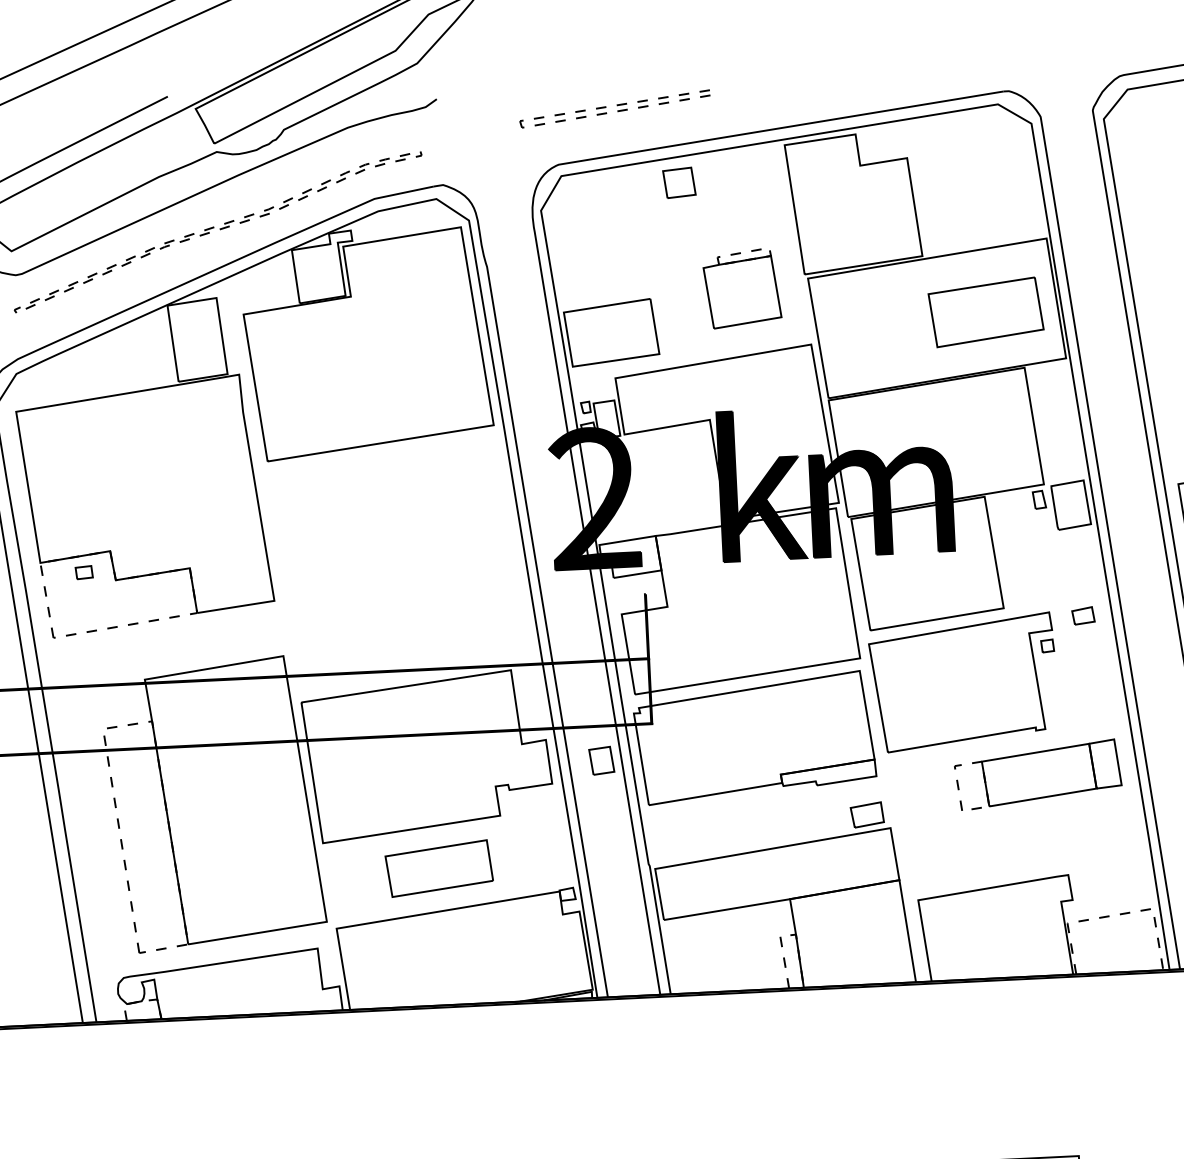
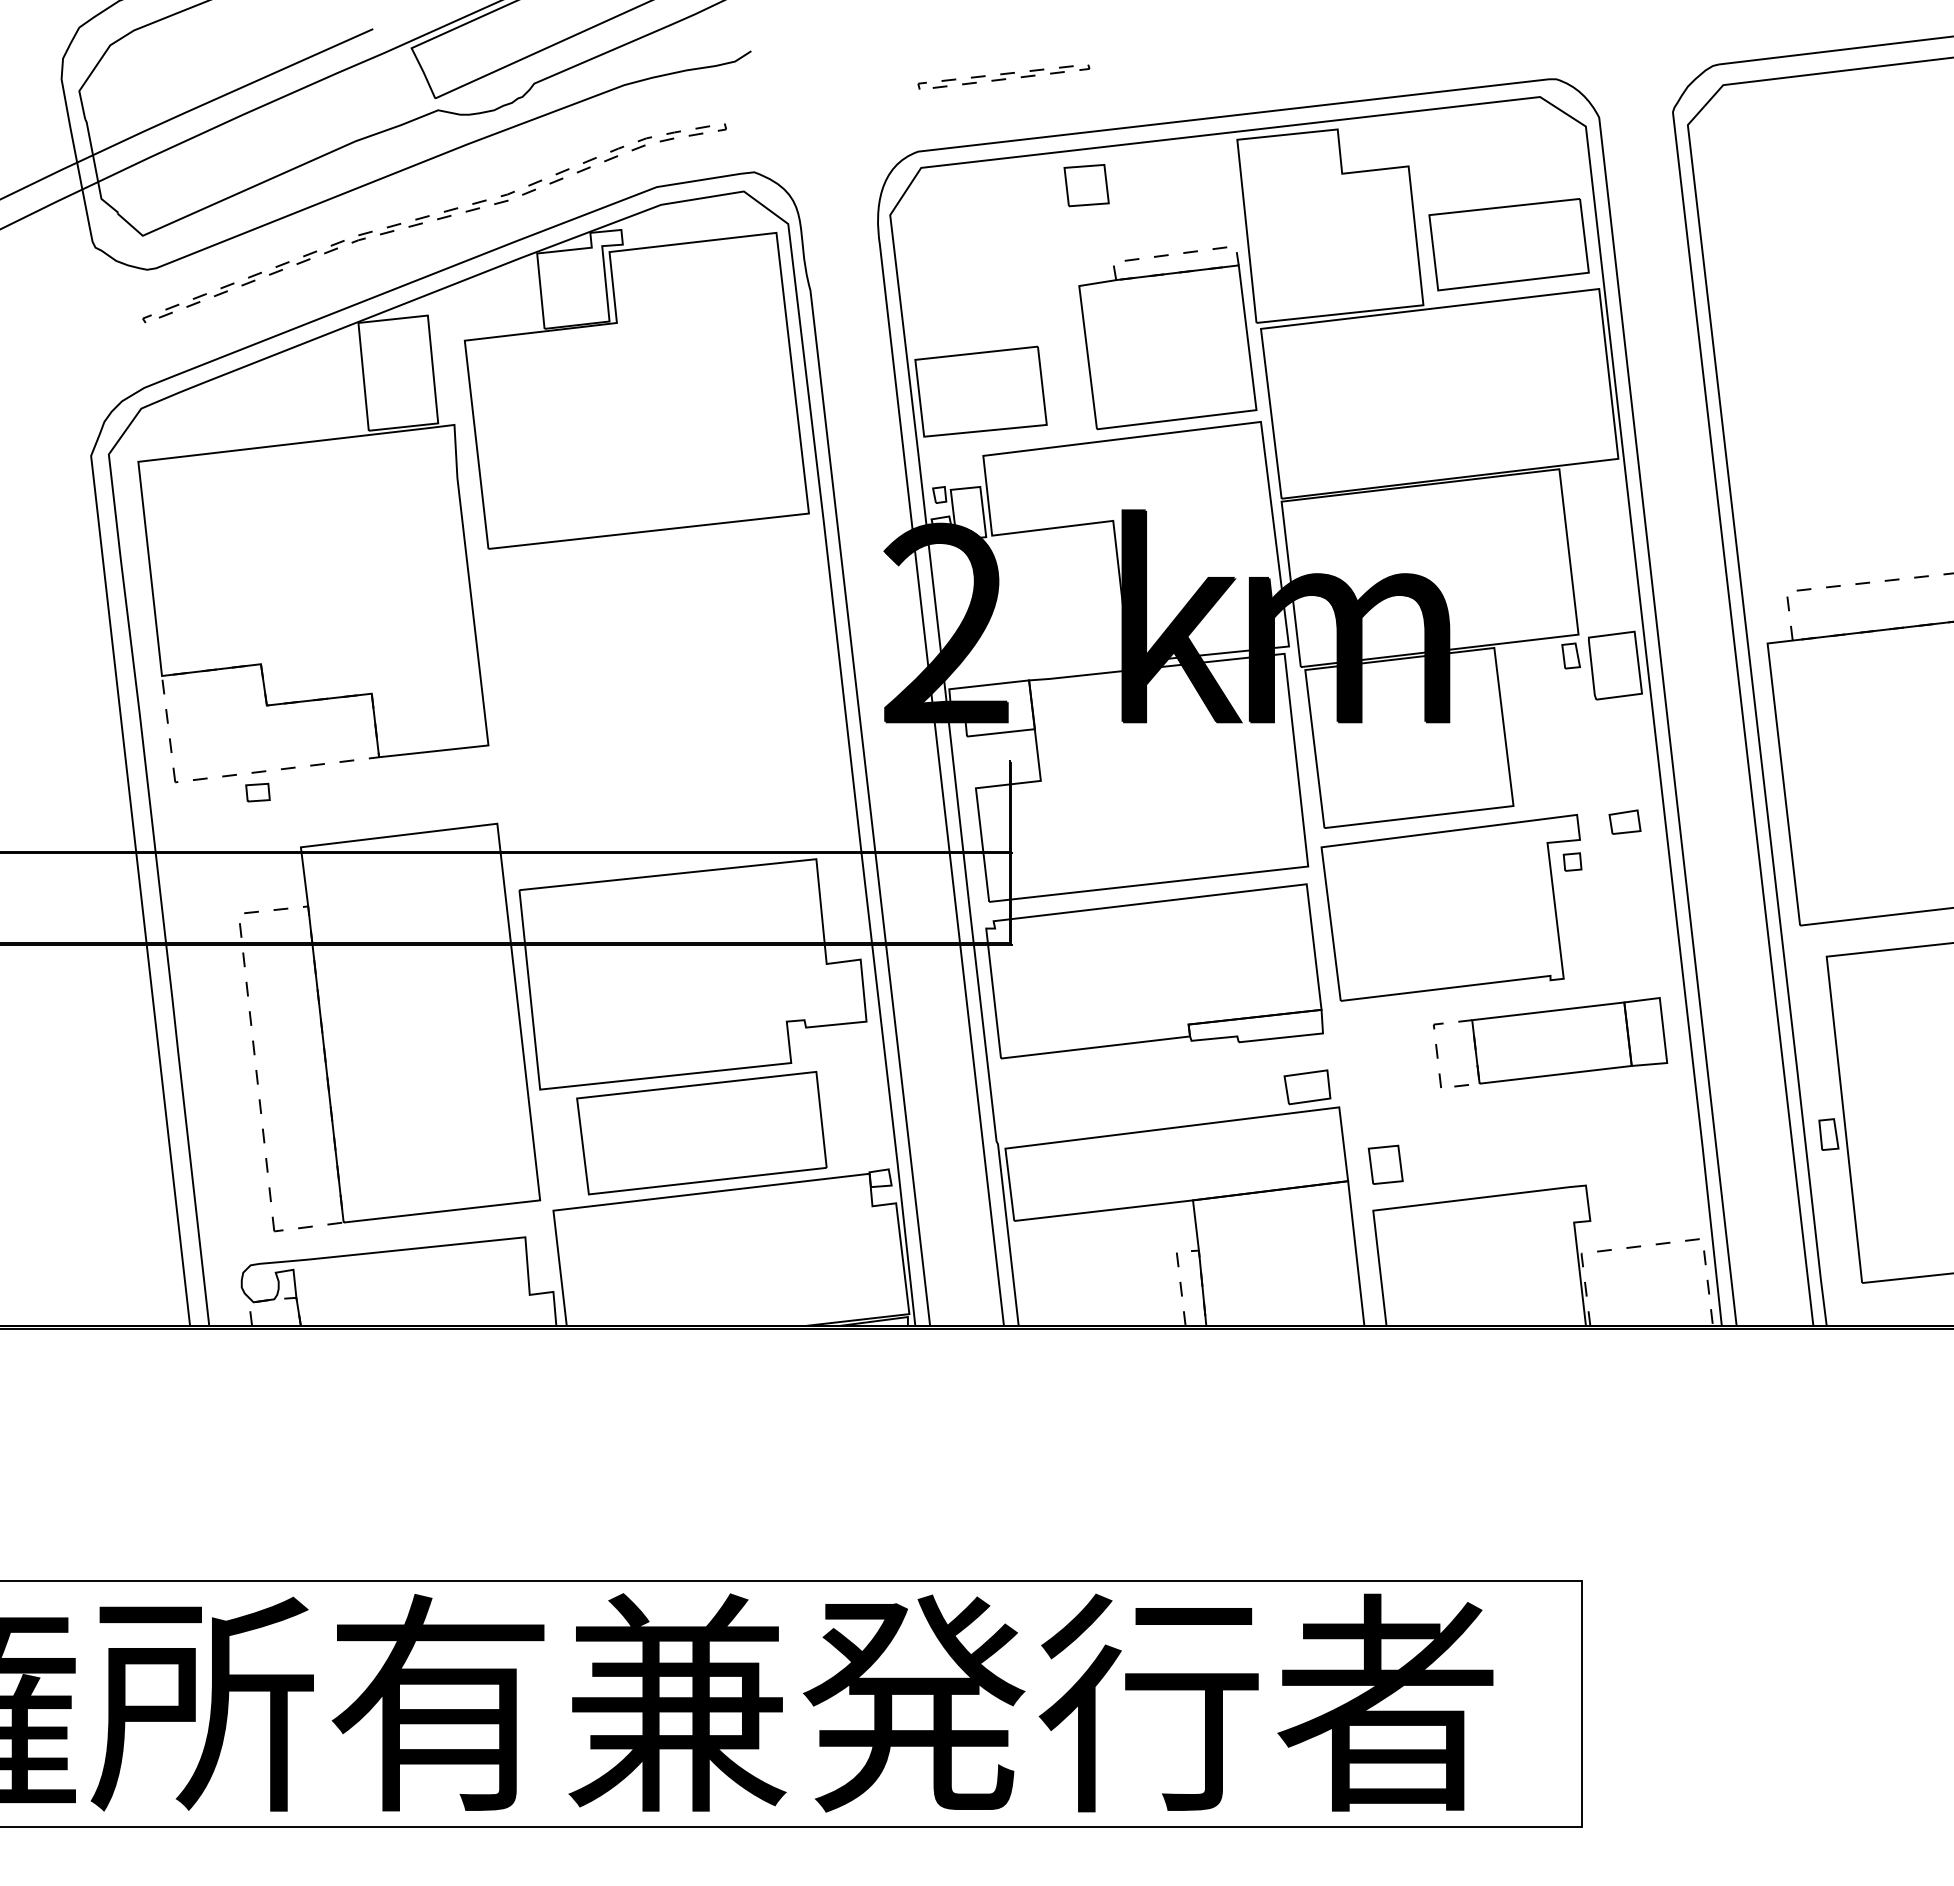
part: (616, 108) -> (1003, 76), size x0.62
part: (742, 288) -> (1167, 338), size x1.67
part: (985, 312) -> (1508, 244), moved
part: (83, 572) -> (257, 792), moved
part: (601, 760) -> (1385, 1164), moved
part: (439, 868) -> (701, 1133), size x1.67

